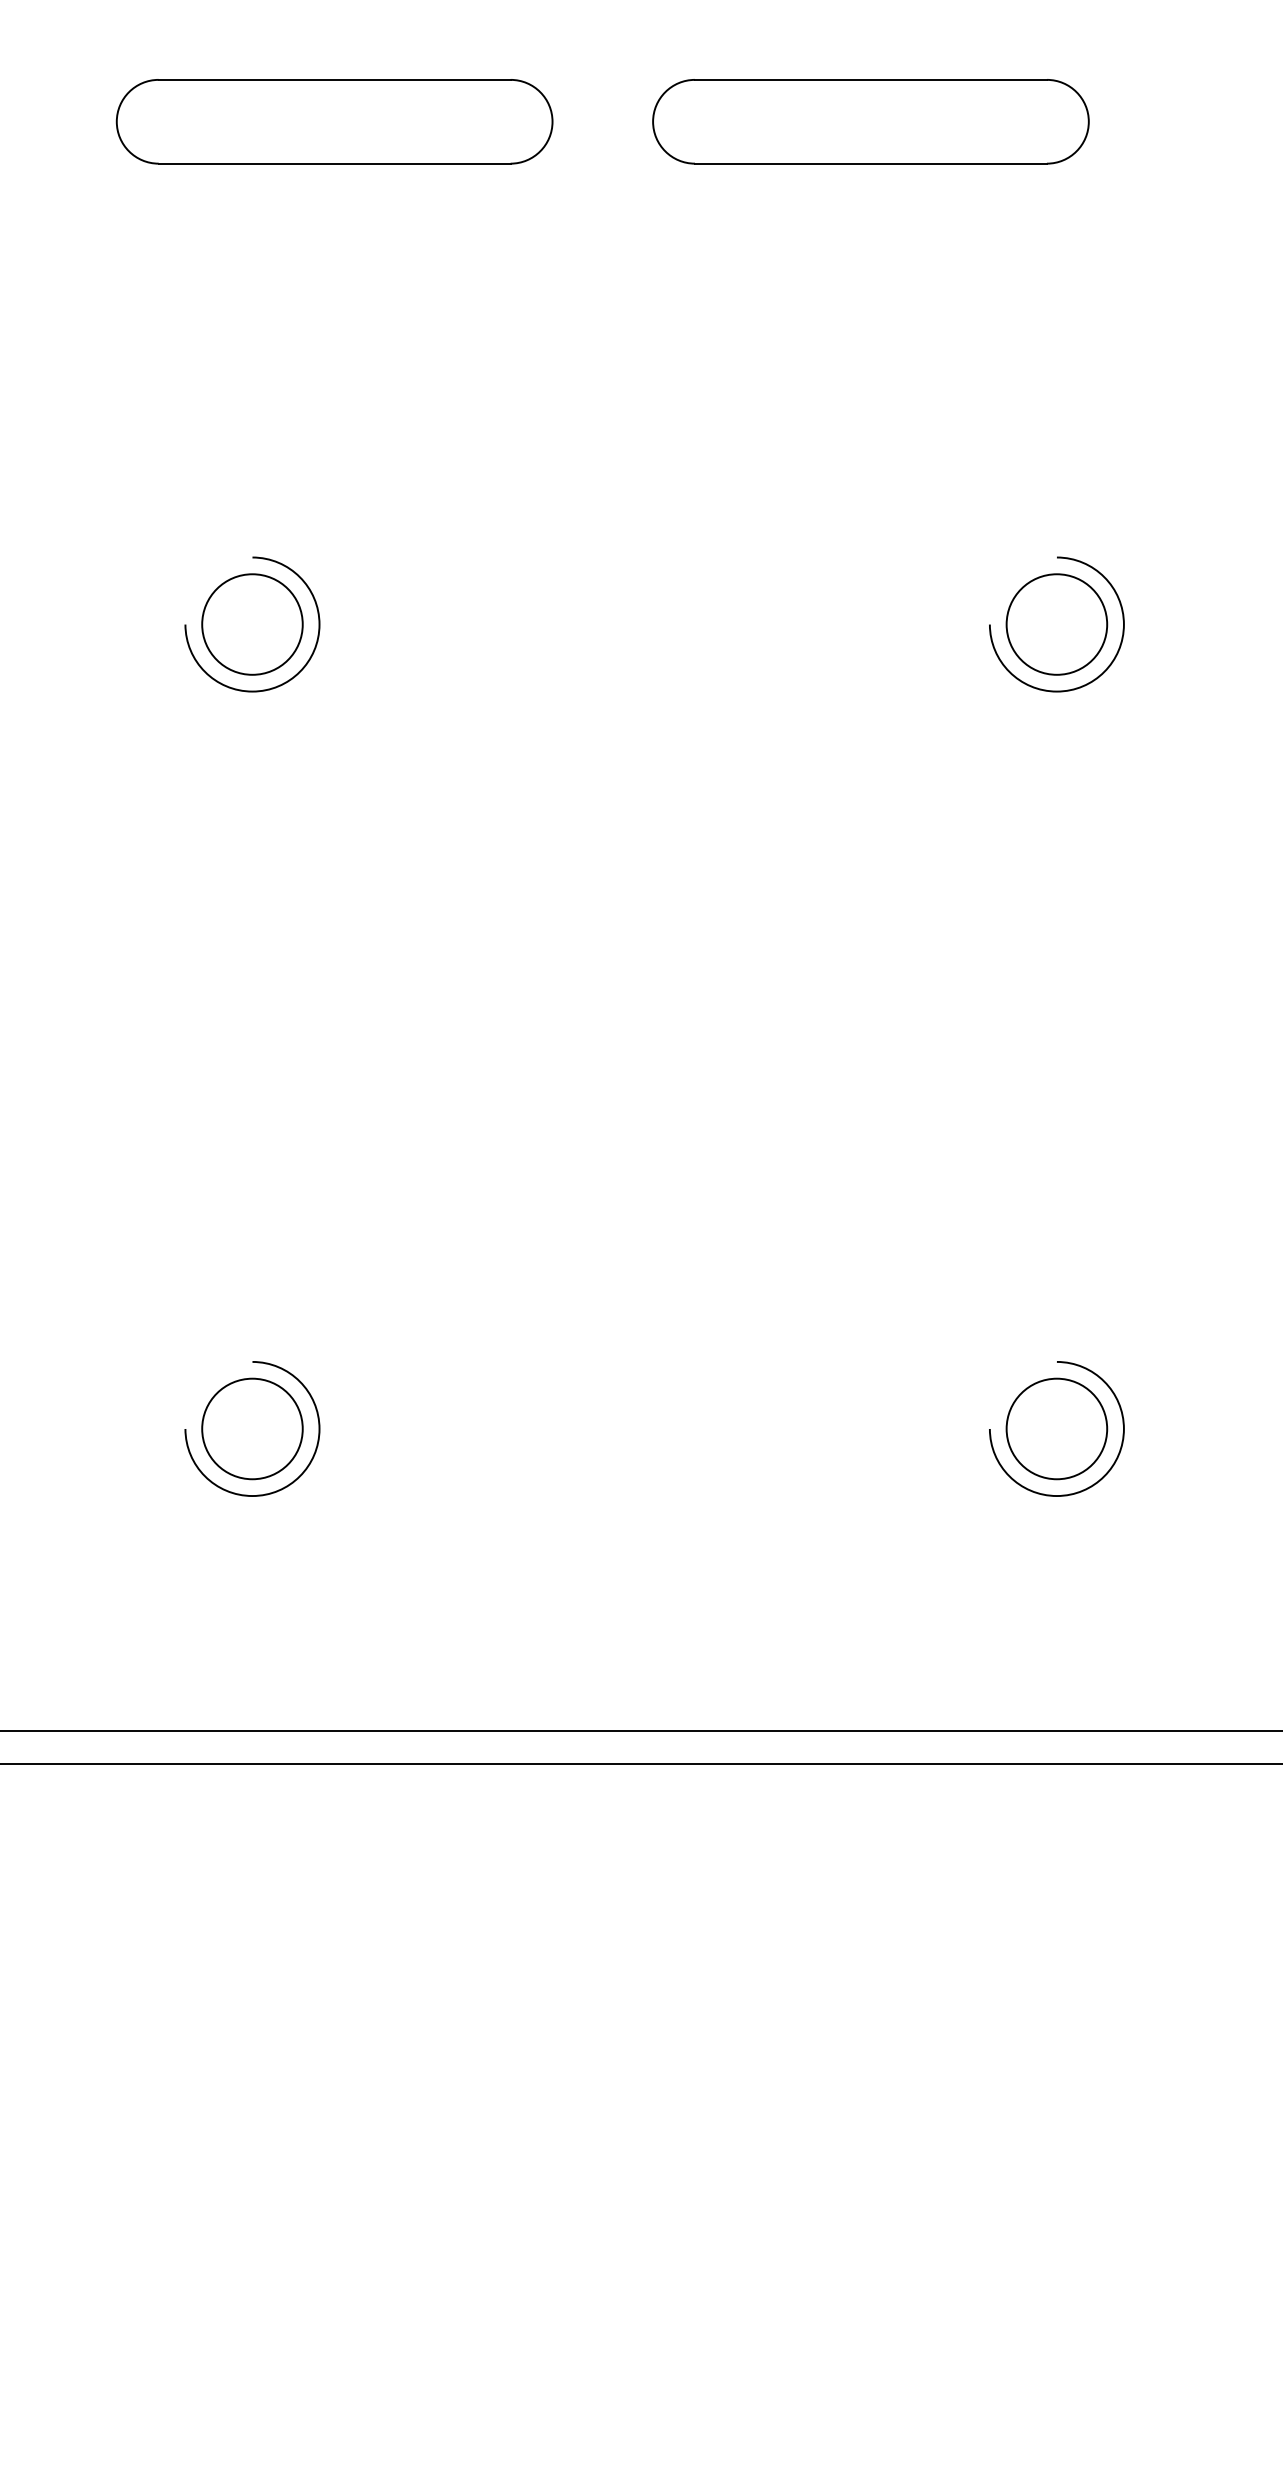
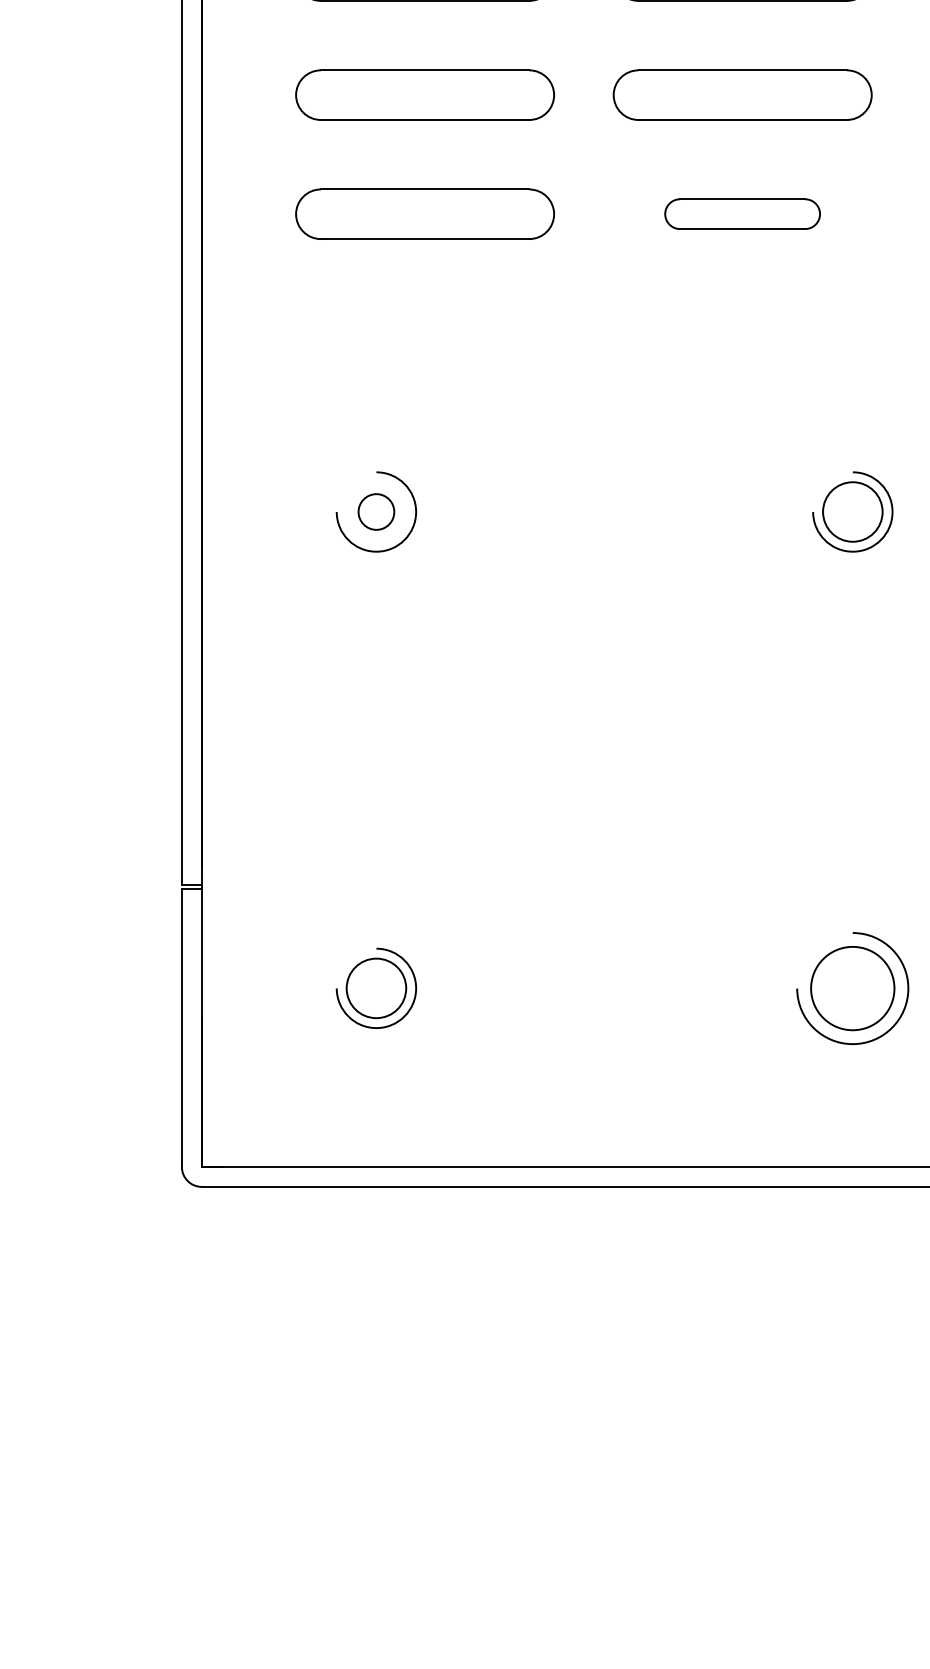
part: (870, 120) -> (742, 213), size x0.6
circle: (252, 623) -> (376, 511), size x0.6
part: (1056, 1427) -> (852, 987), size x1.4

